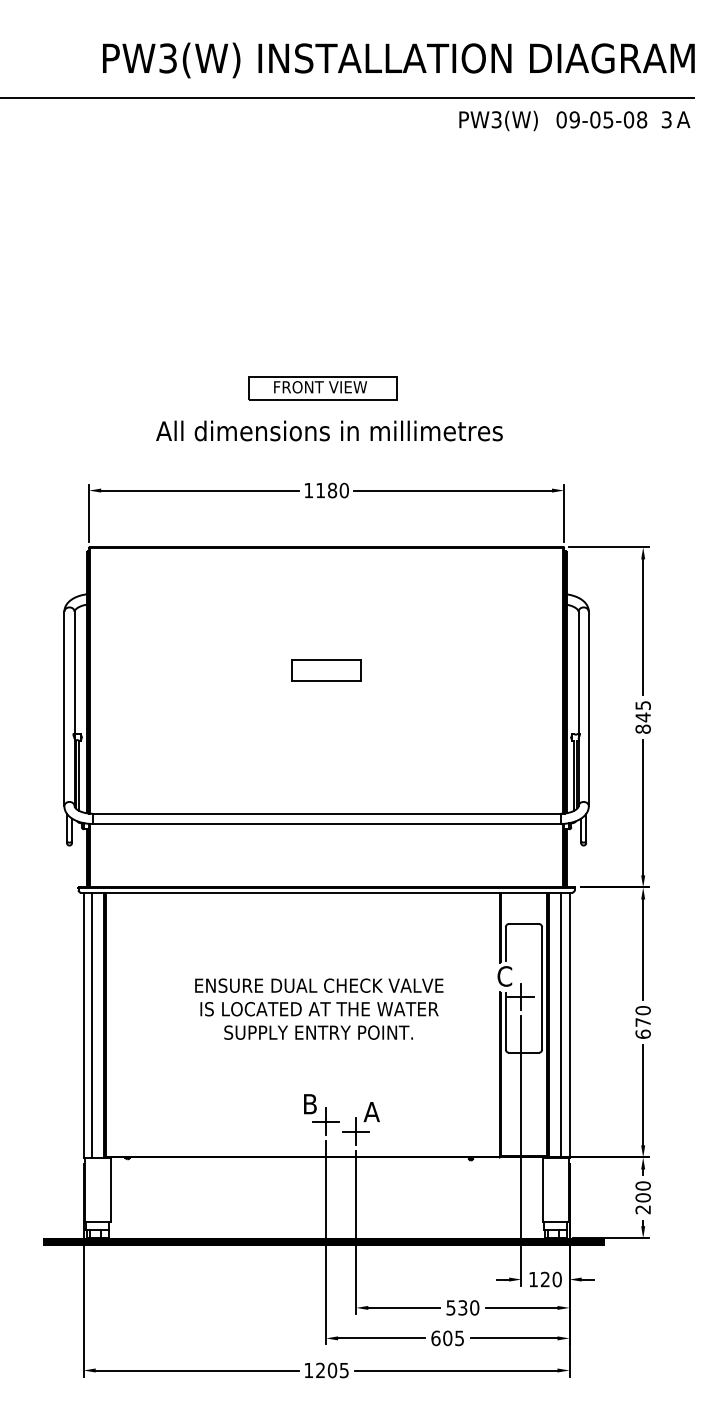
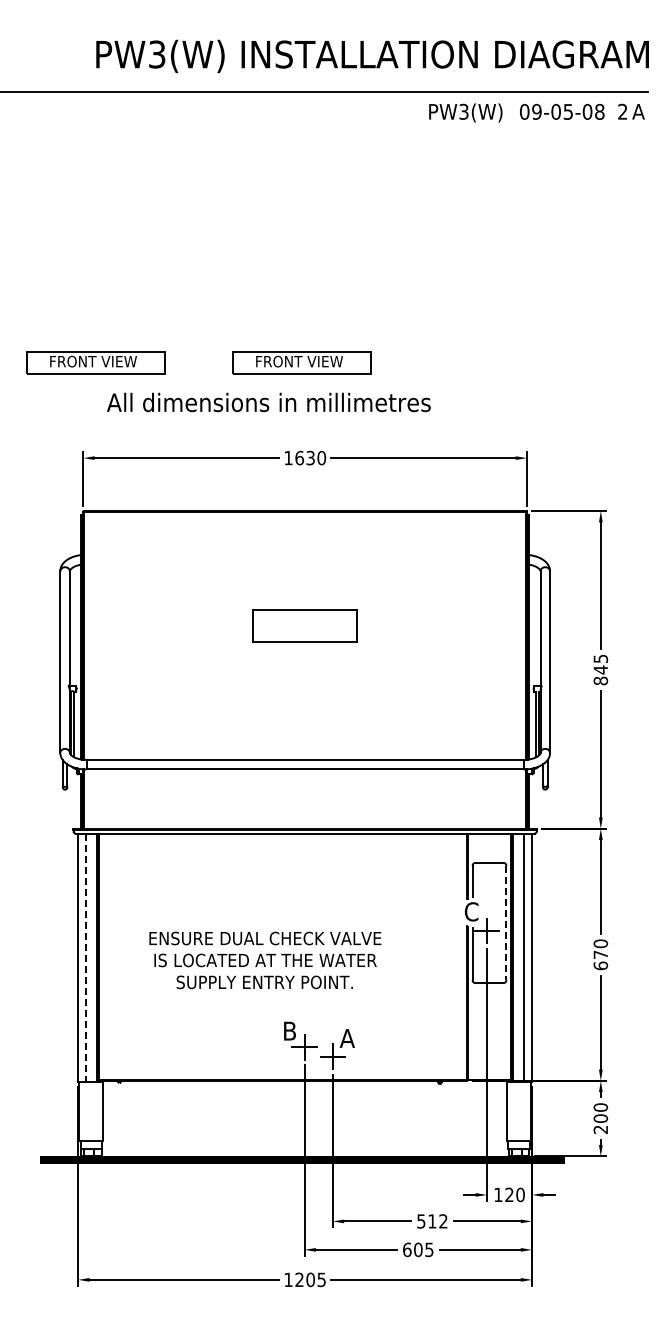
text: (666, 119) -> (622, 111), 3 -> 2
part: (102, 388) -> (95, 362), added
text: (329, 431) -> (268, 402), moved
text: (325, 489) -> (304, 457), 1180 -> 1630
part: (326, 669) -> (305, 625), size x1.6
line: (542, 988) -> (506, 923), solid -> dashed
text: (319, 1009) -> (265, 960), moved
line: (91, 1025) -> (85, 957), solid -> dashed
text: (468, 1308) -> (437, 1221), 530 -> 512

